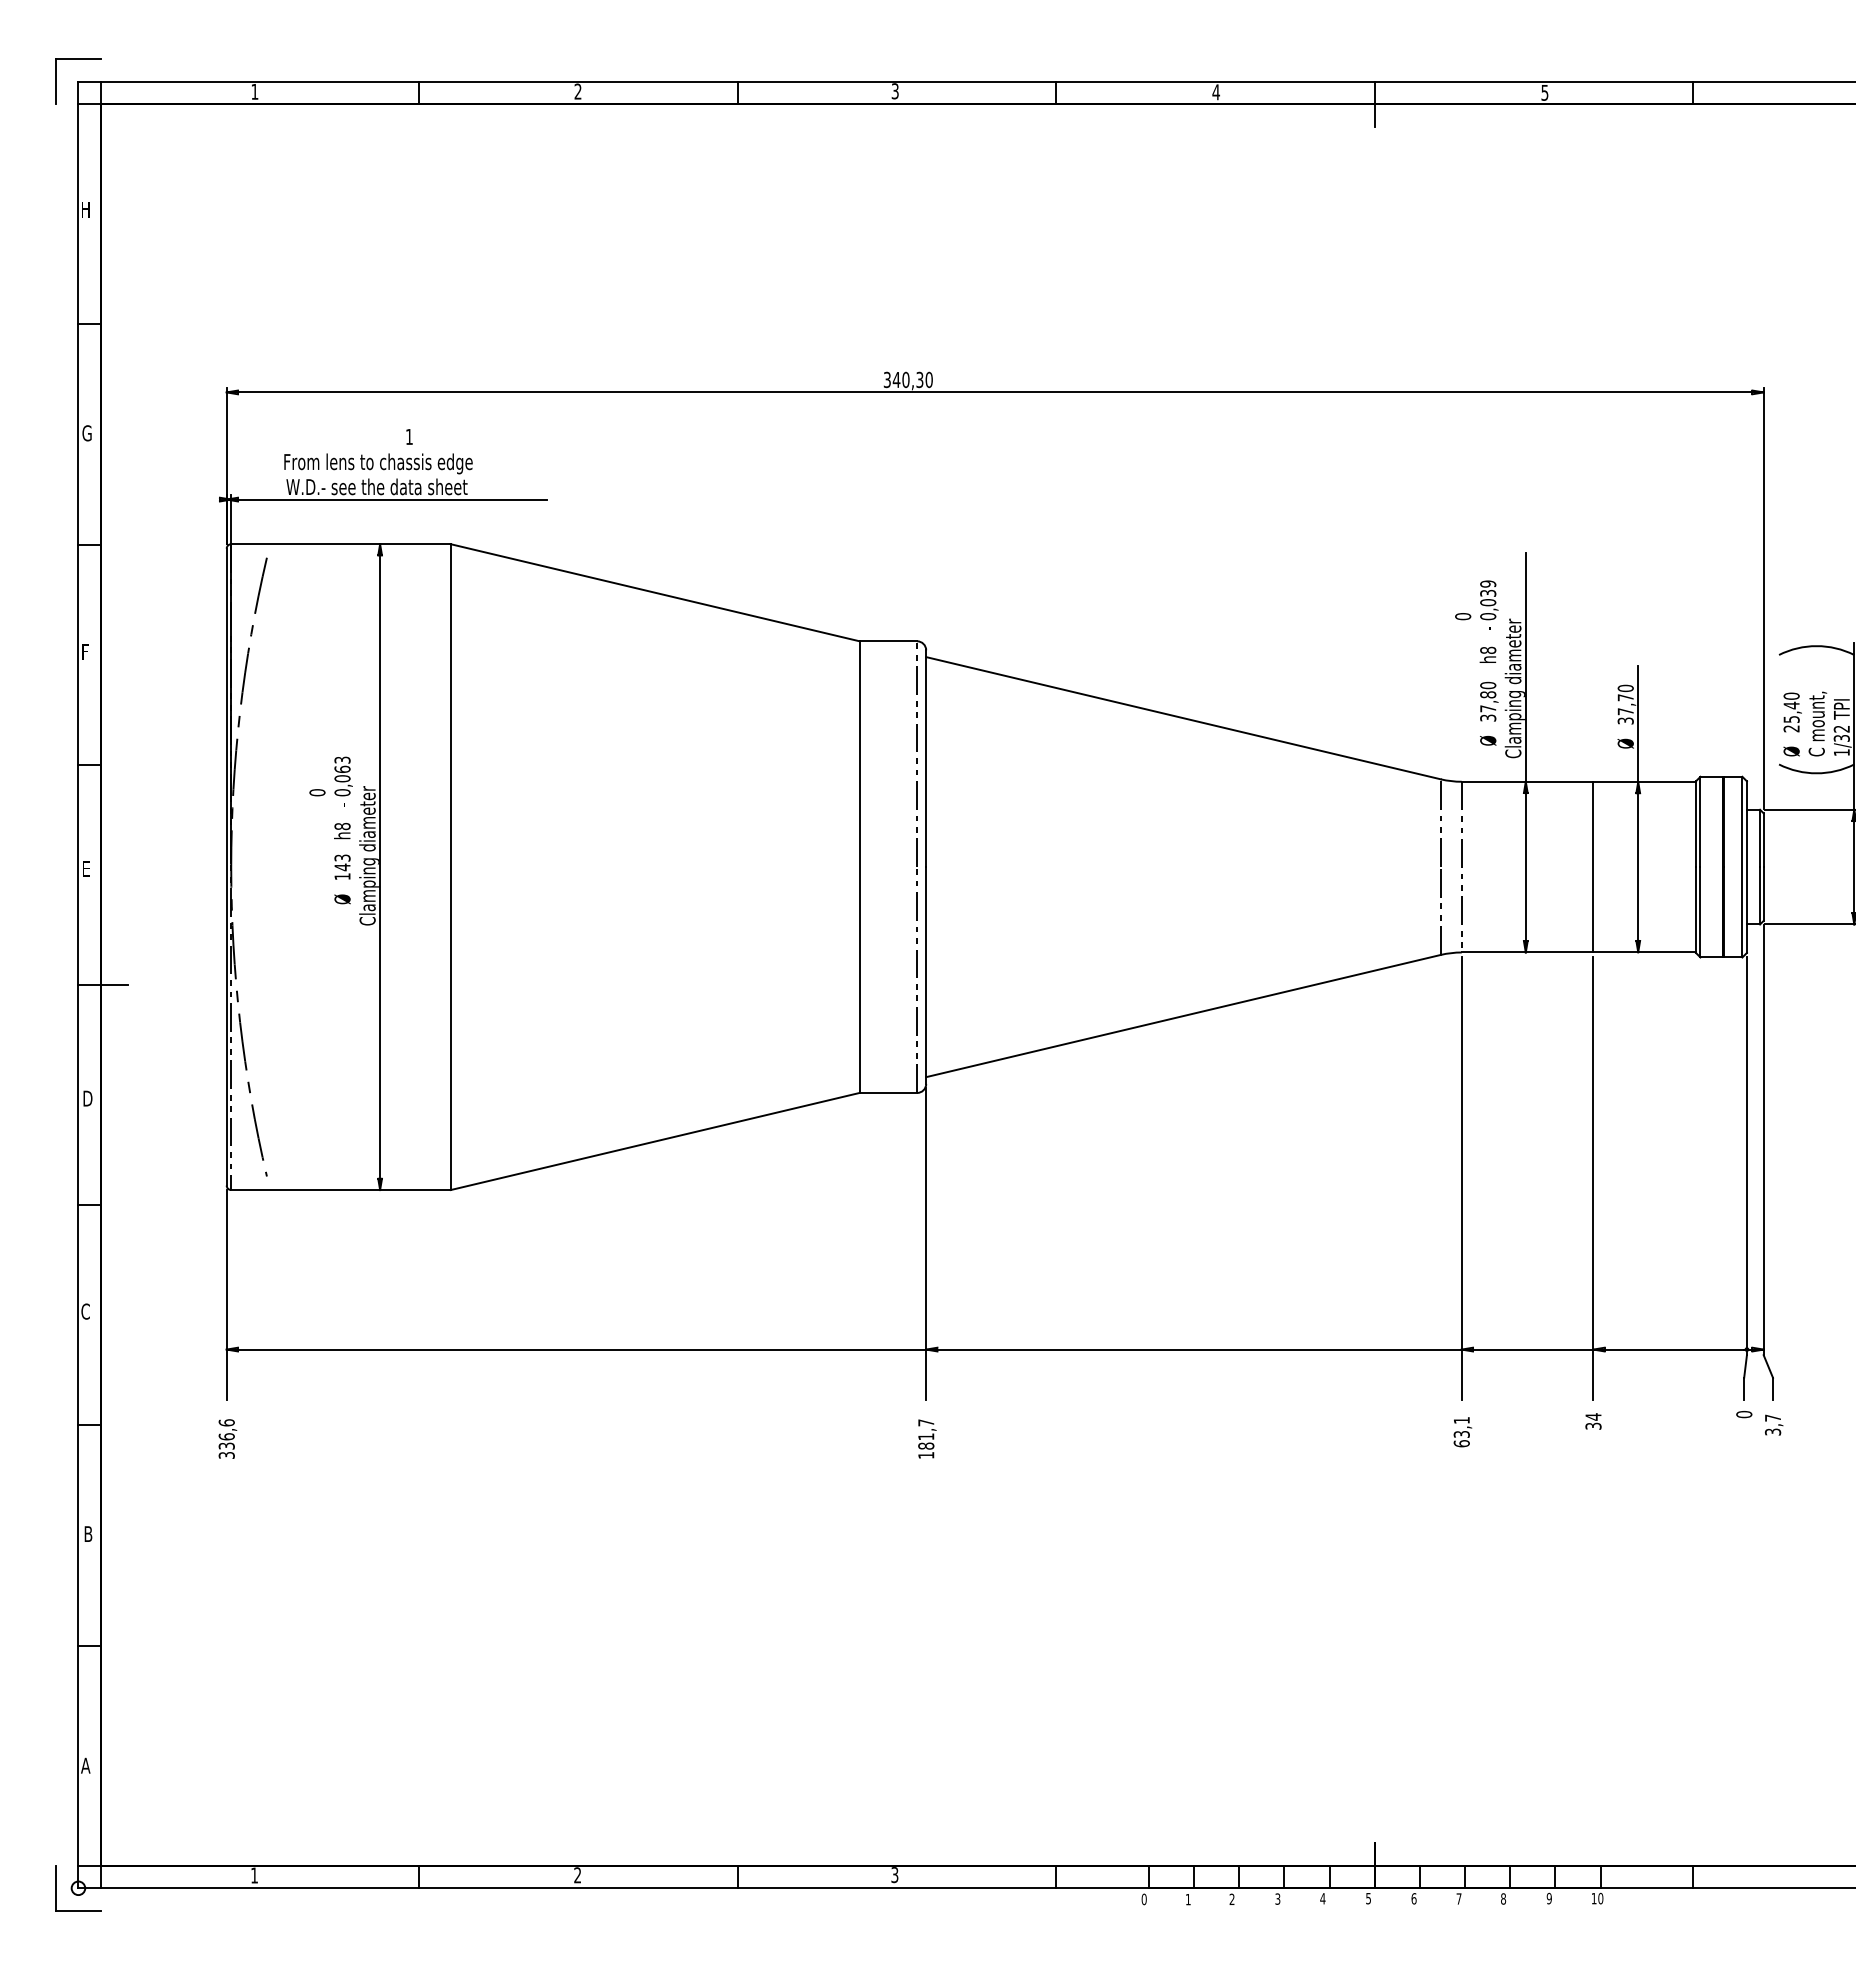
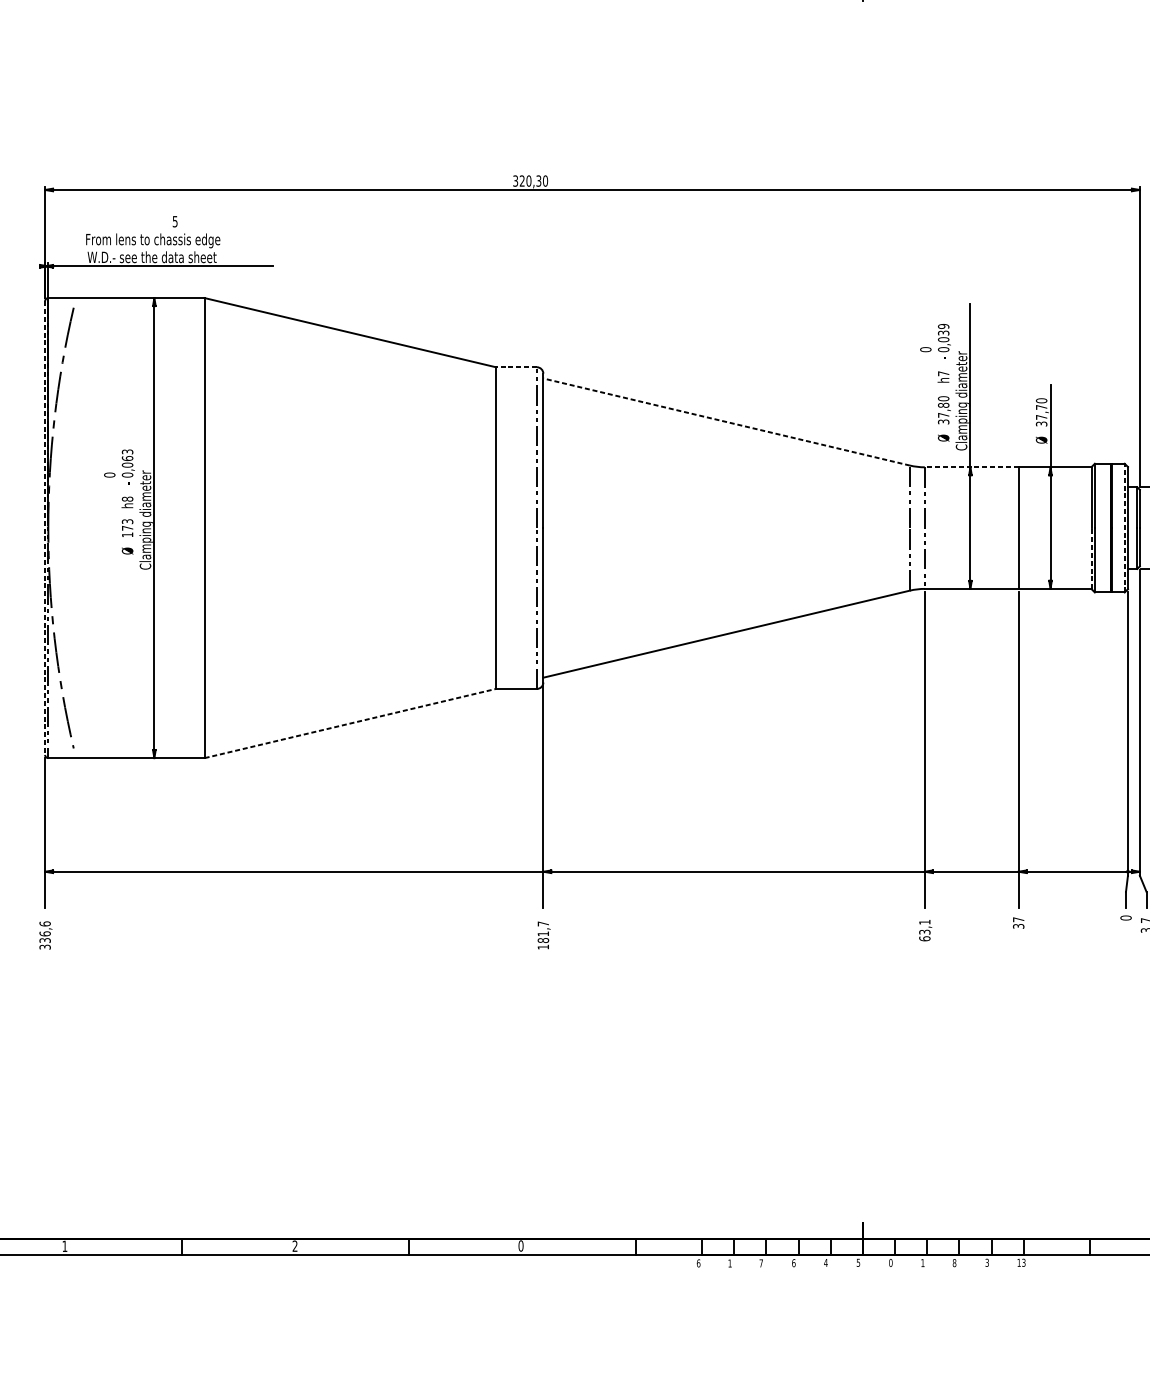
text: (896, 379) -> (522, 180), 340,30 -> 320,30
text: (409, 437) -> (175, 222), 1 -> 5
line: (888, 641) -> (516, 367), solid -> dashed
text: (1488, 649) -> (943, 373), h8 -> h7
line: (1183, 718) -> (726, 422), solid -> dashed
line: (1527, 781) -> (971, 467), solid -> dashed
line: (1742, 866) -> (1124, 527), solid -> dashed
line: (226, 867) -> (44, 528), solid -> dashed
text: (342, 867) -> (127, 528), 143 -> 173
line: (1695, 910) -> (1091, 559), solid -> dashed
line: (655, 1141) -> (350, 723), solid -> dashed
text: (1593, 1416) -> (1018, 919), 34 -> 37
text: (894, 1875) -> (520, 1246), 3 -> 0
text: (1143, 1898) -> (698, 1262), 0 -> 6
text: (1231, 1898) -> (760, 1262), 2 -> 7
text: (1277, 1898) -> (793, 1262), 3 -> 6
text: (1413, 1898) -> (890, 1262), 6 -> 0
text: (1458, 1898) -> (922, 1262), 7 -> 1
text: (1548, 1898) -> (986, 1262), 9 -> 3
text: (1600, 1898) -> (1023, 1262), 10 -> 13

